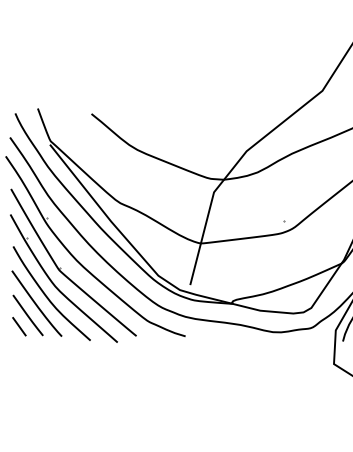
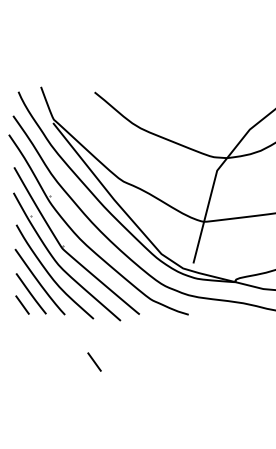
line: (91, 383) -> (94, 361), added

